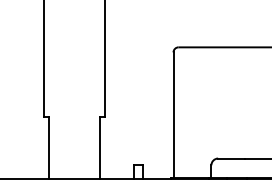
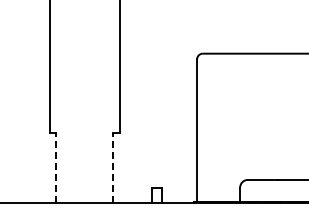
line: (49, 148) -> (56, 168), solid -> dashed
line: (99, 148) -> (113, 168), solid -> dashed

